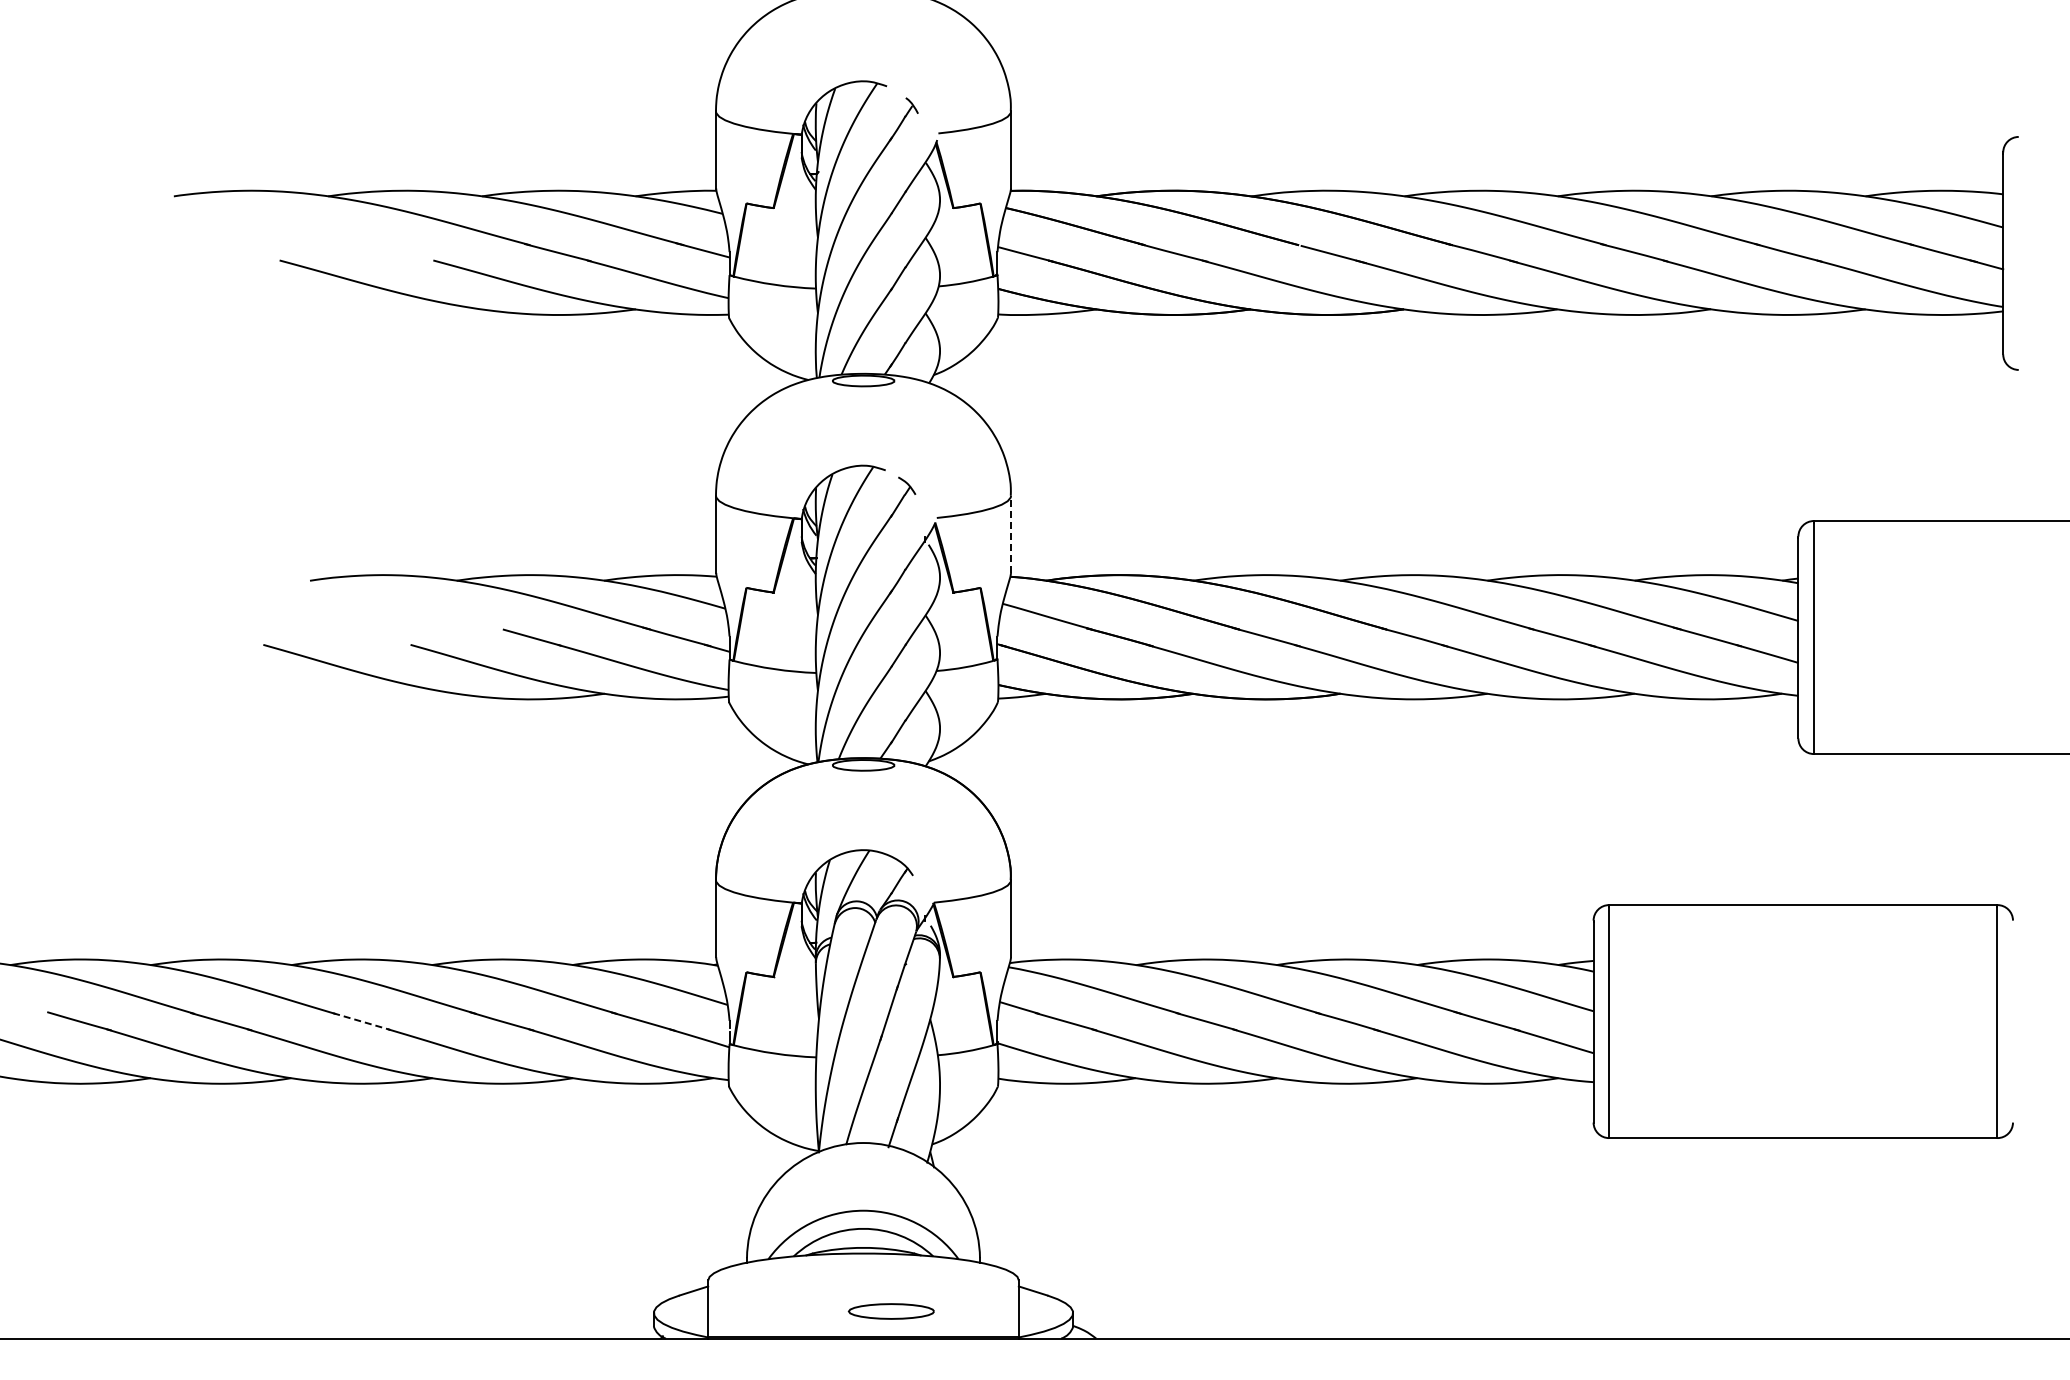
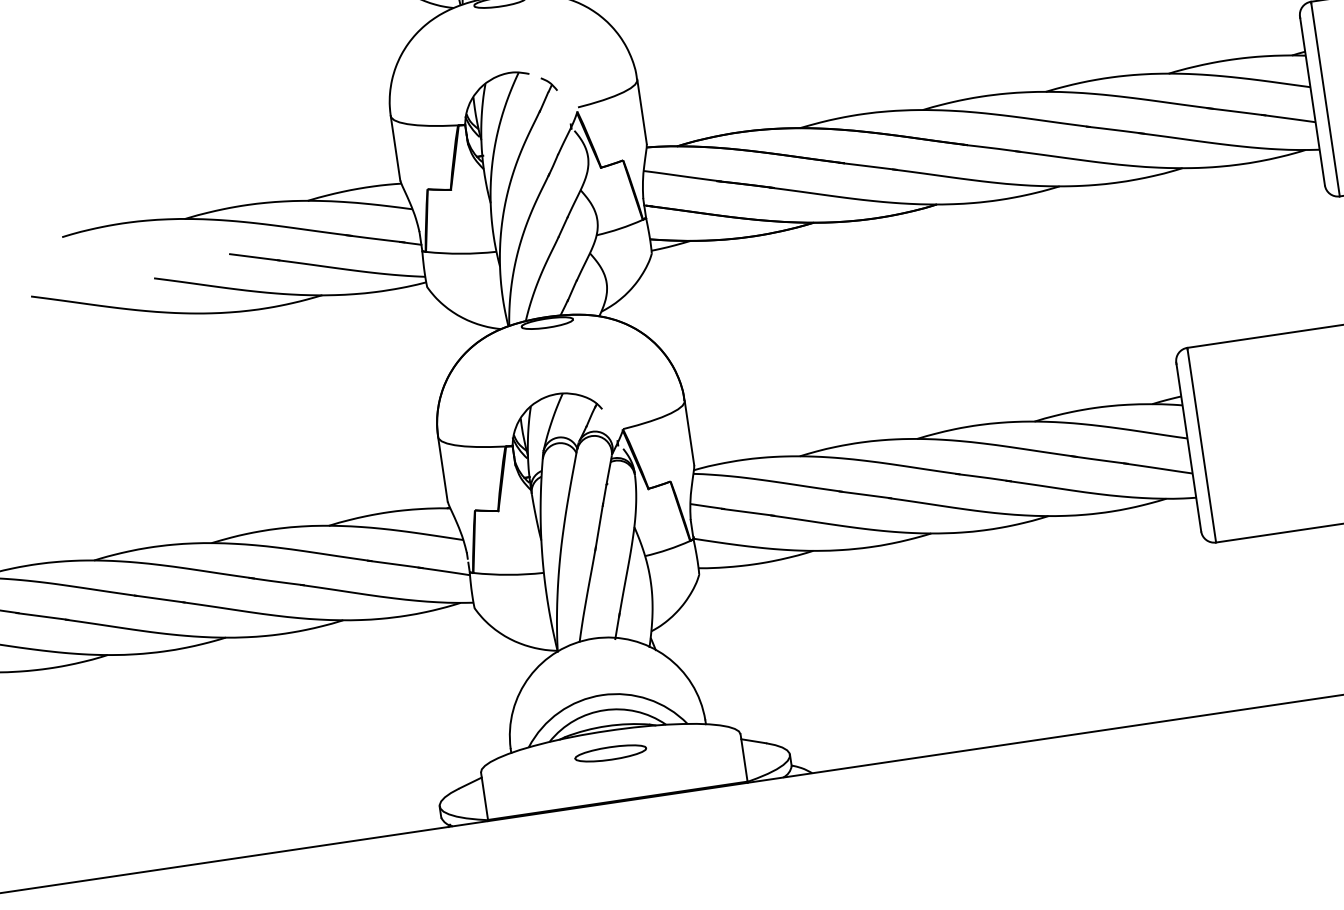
line: (1011, 534) -> (642, 112), dashed -> solid
line: (361, 1021) -> (159, 599), dashed -> solid
part: (890, 1311) -> (609, 753), moved

